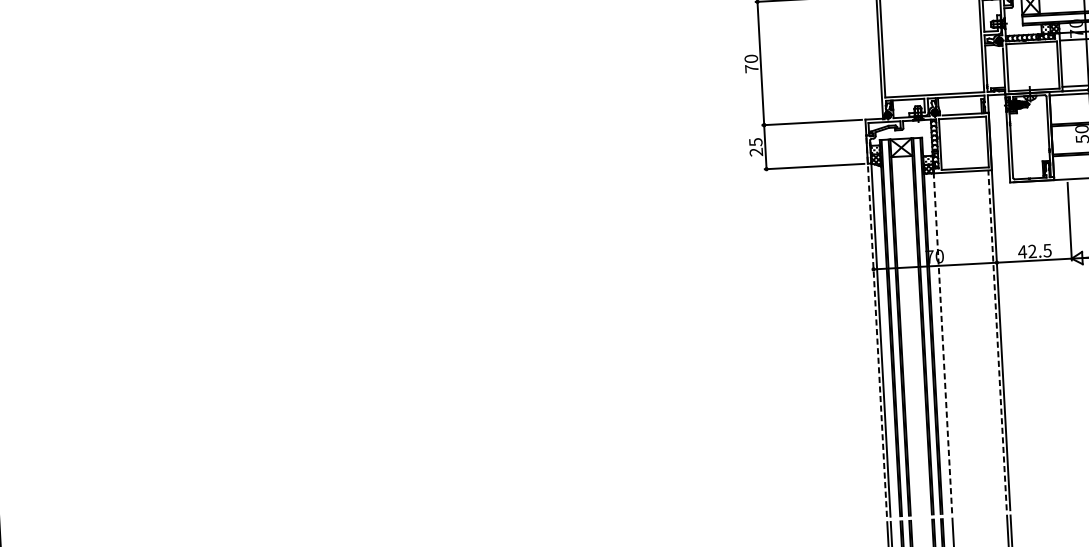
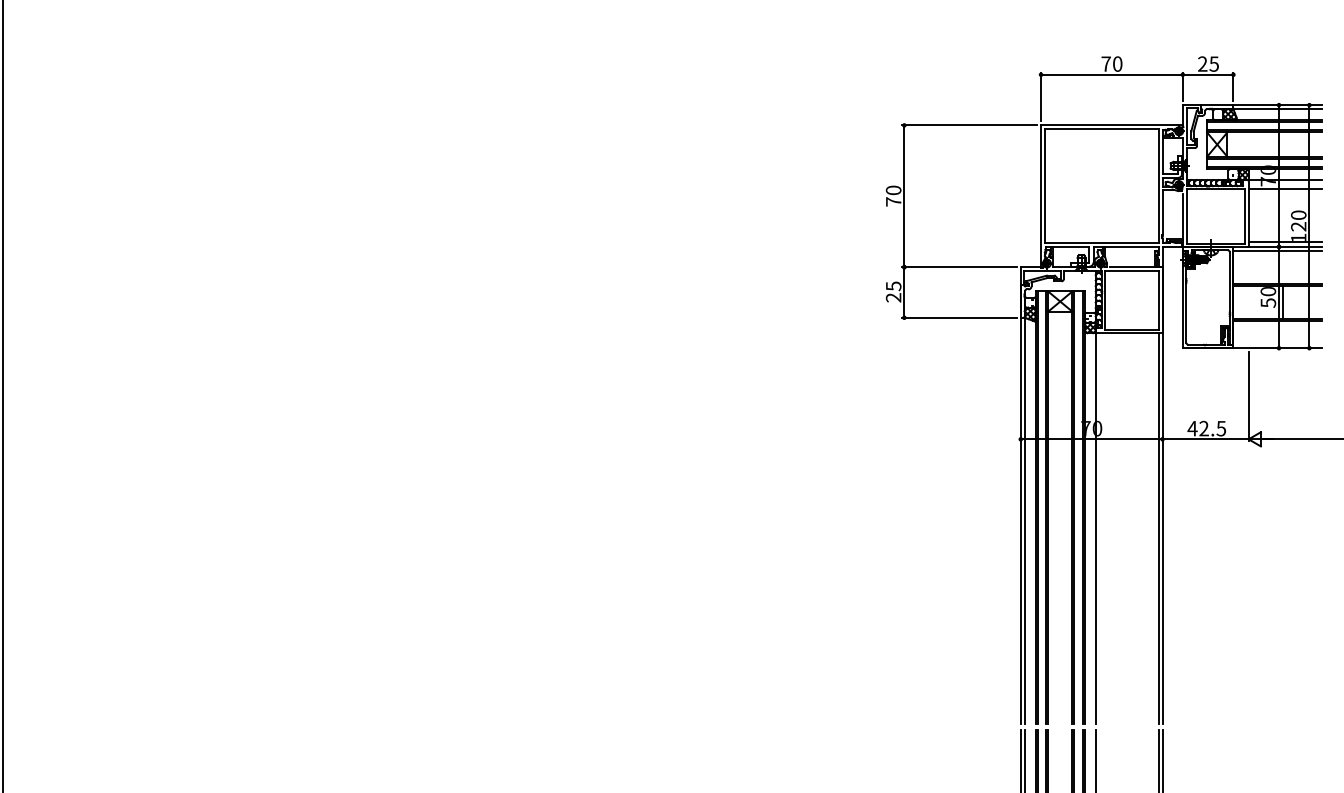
line: (876, 326) -> (1020, 504), dashed -> solid
line: (997, 339) -> (1158, 527), dashed -> solid
line: (942, 342) -> (1095, 527), dashed -> solid

